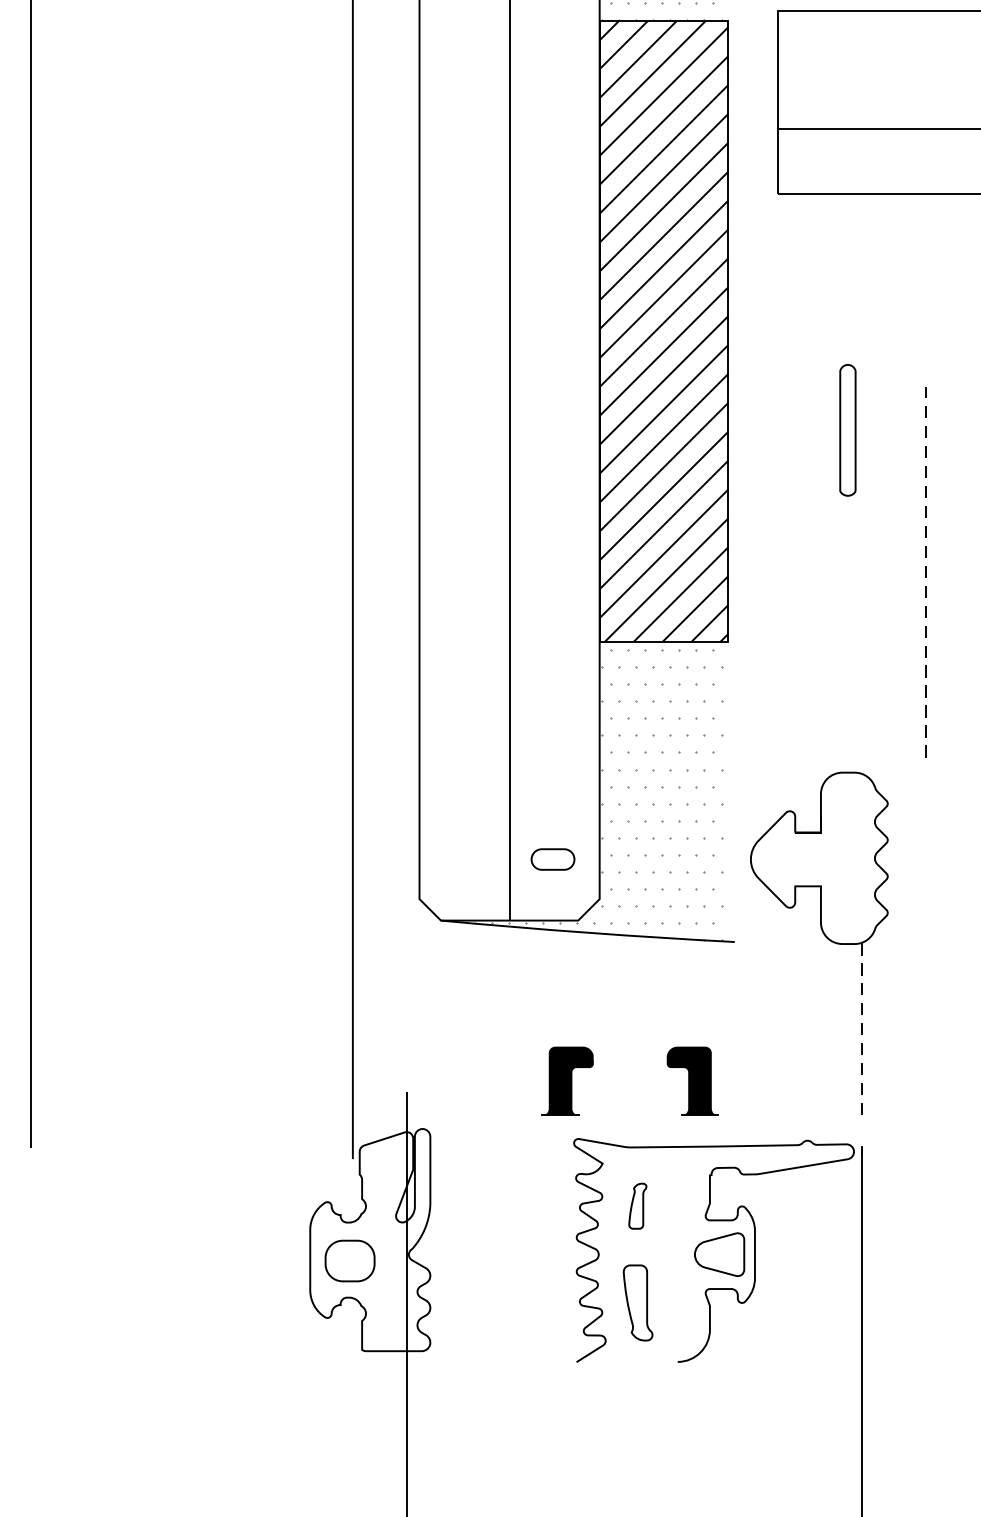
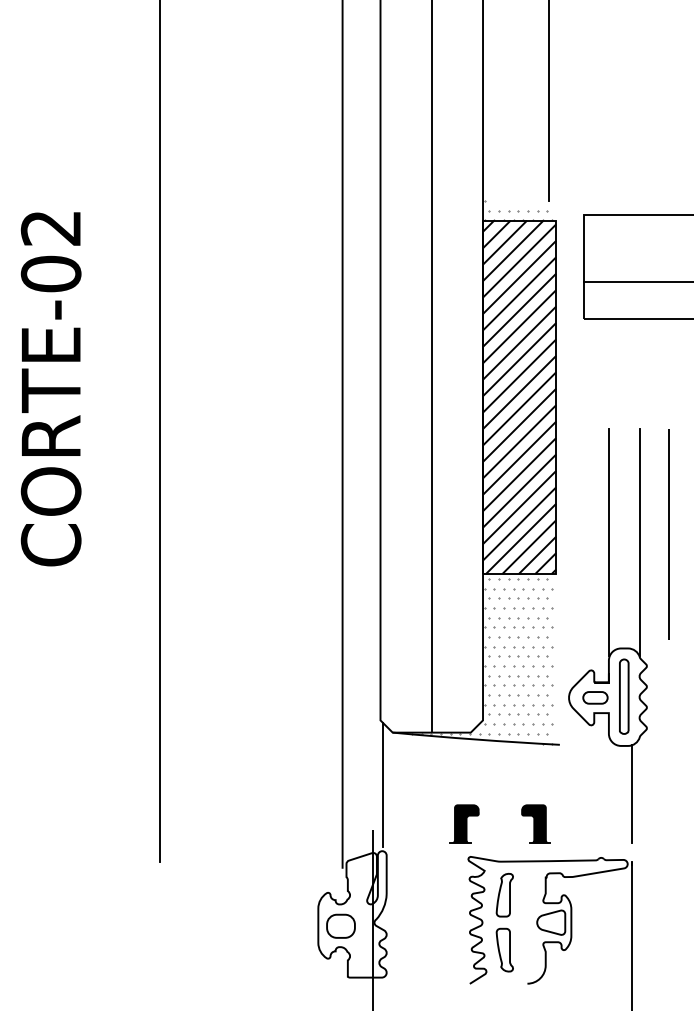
part: (848, 429) -> (624, 696), moved
line: (925, 572) -> (668, 534), dashed -> solid
line: (820, 584) -> (608, 541), added
line: (874, 584) -> (639, 541), added
curve: (553, 850) -> (595, 692), moved
line: (424, 1013) -> (383, 785), added
line: (862, 1027) -> (632, 793), dashed -> solid
part: (637, 1205) -> (504, 894), size x1.67

